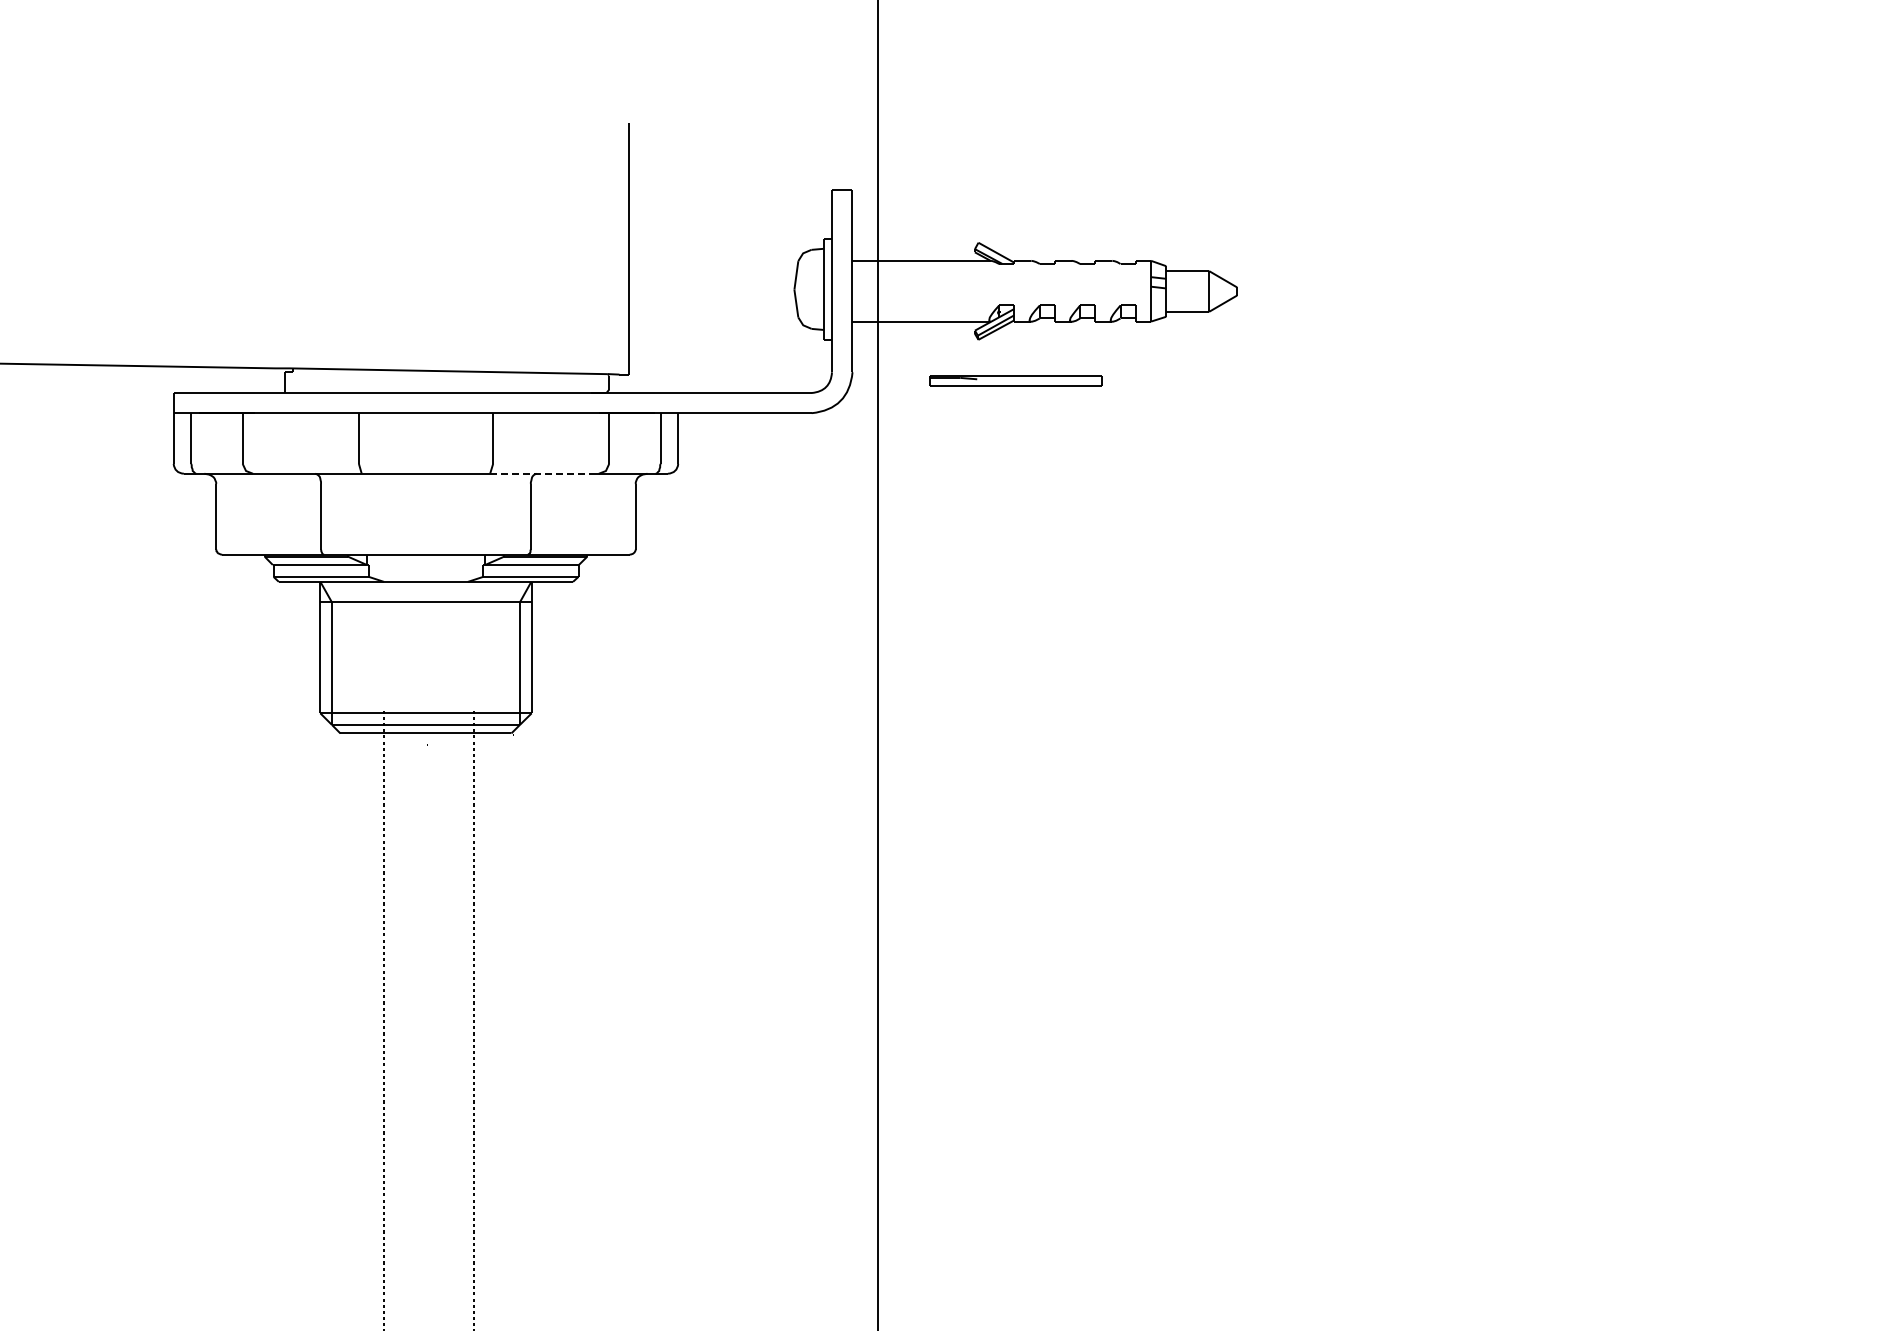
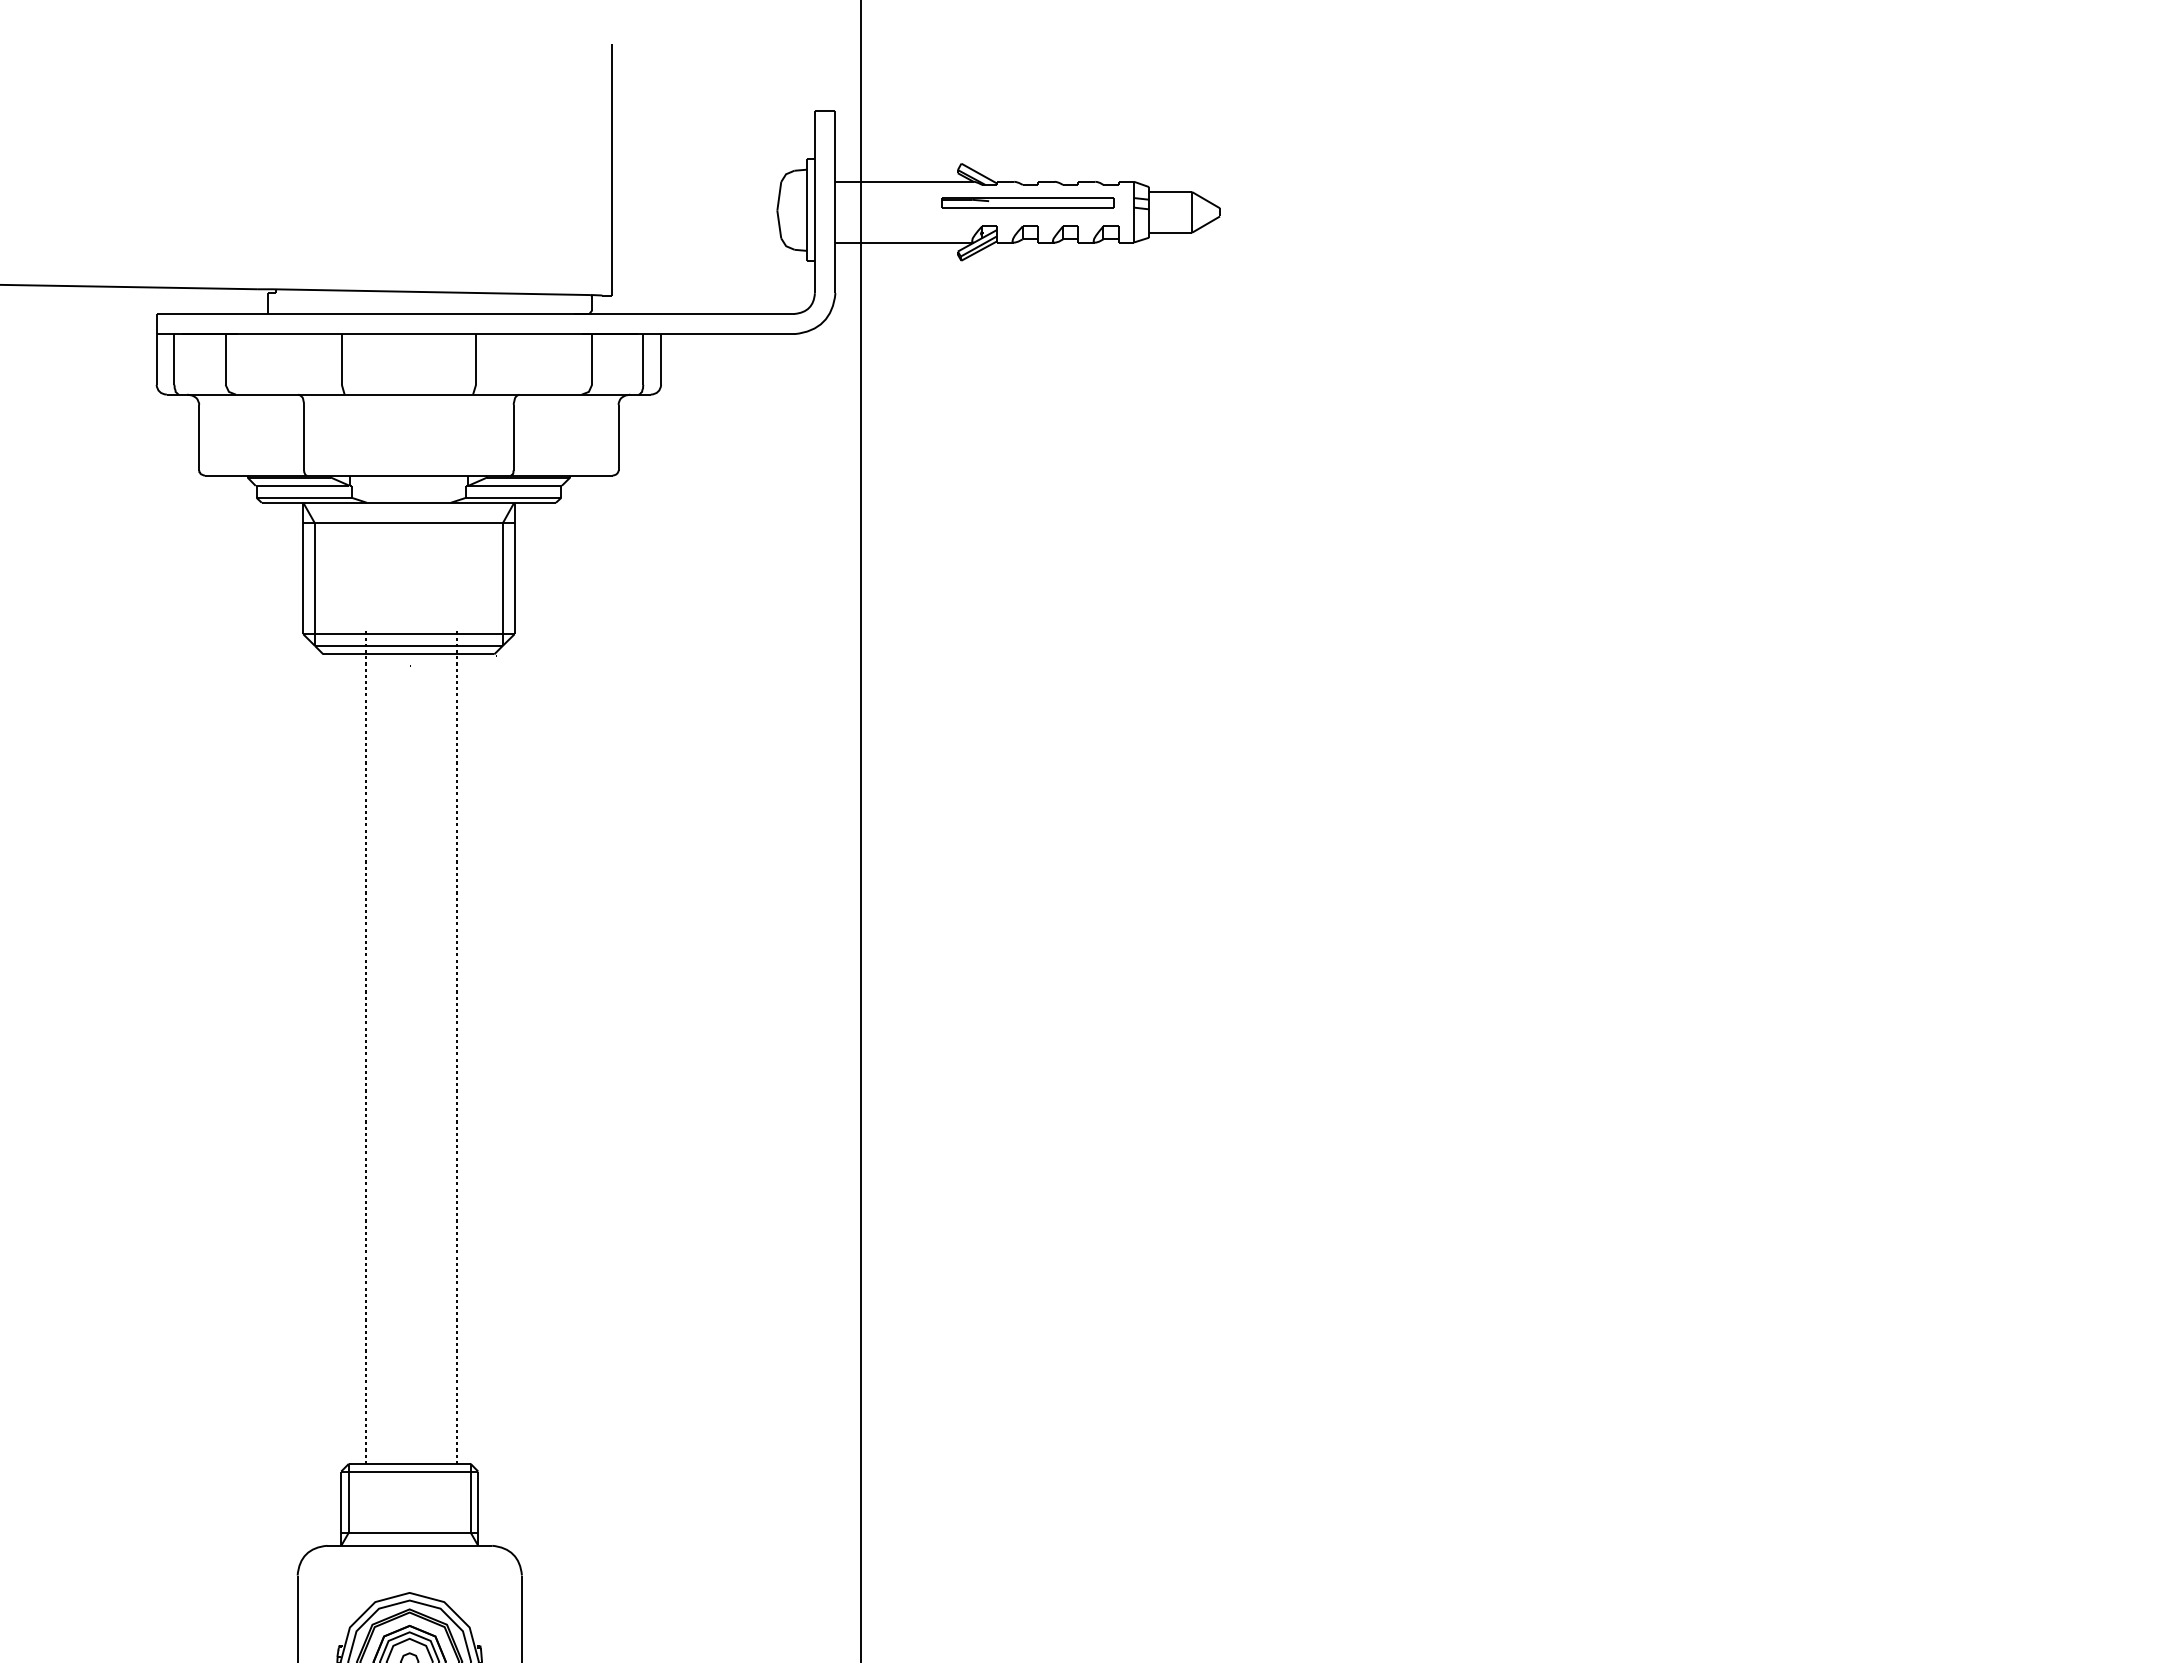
part: (1015, 380) -> (1027, 202), moved
line: (543, 473) -> (526, 394), dashed -> solid

